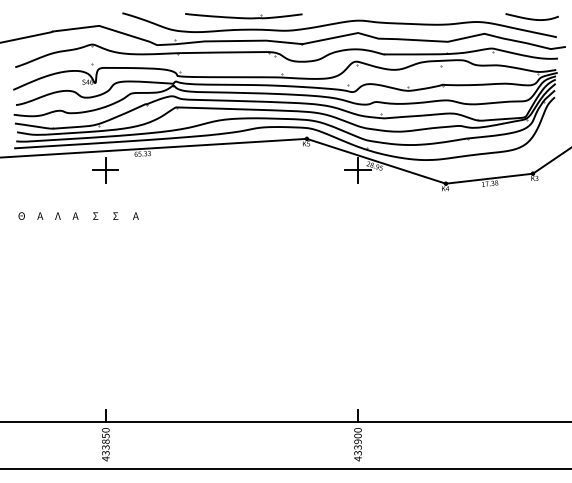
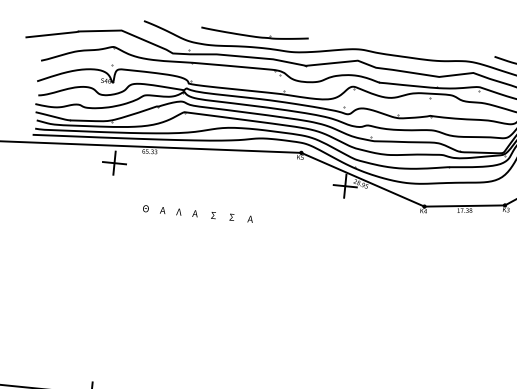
text: (78, 215) -> (197, 213), moved

